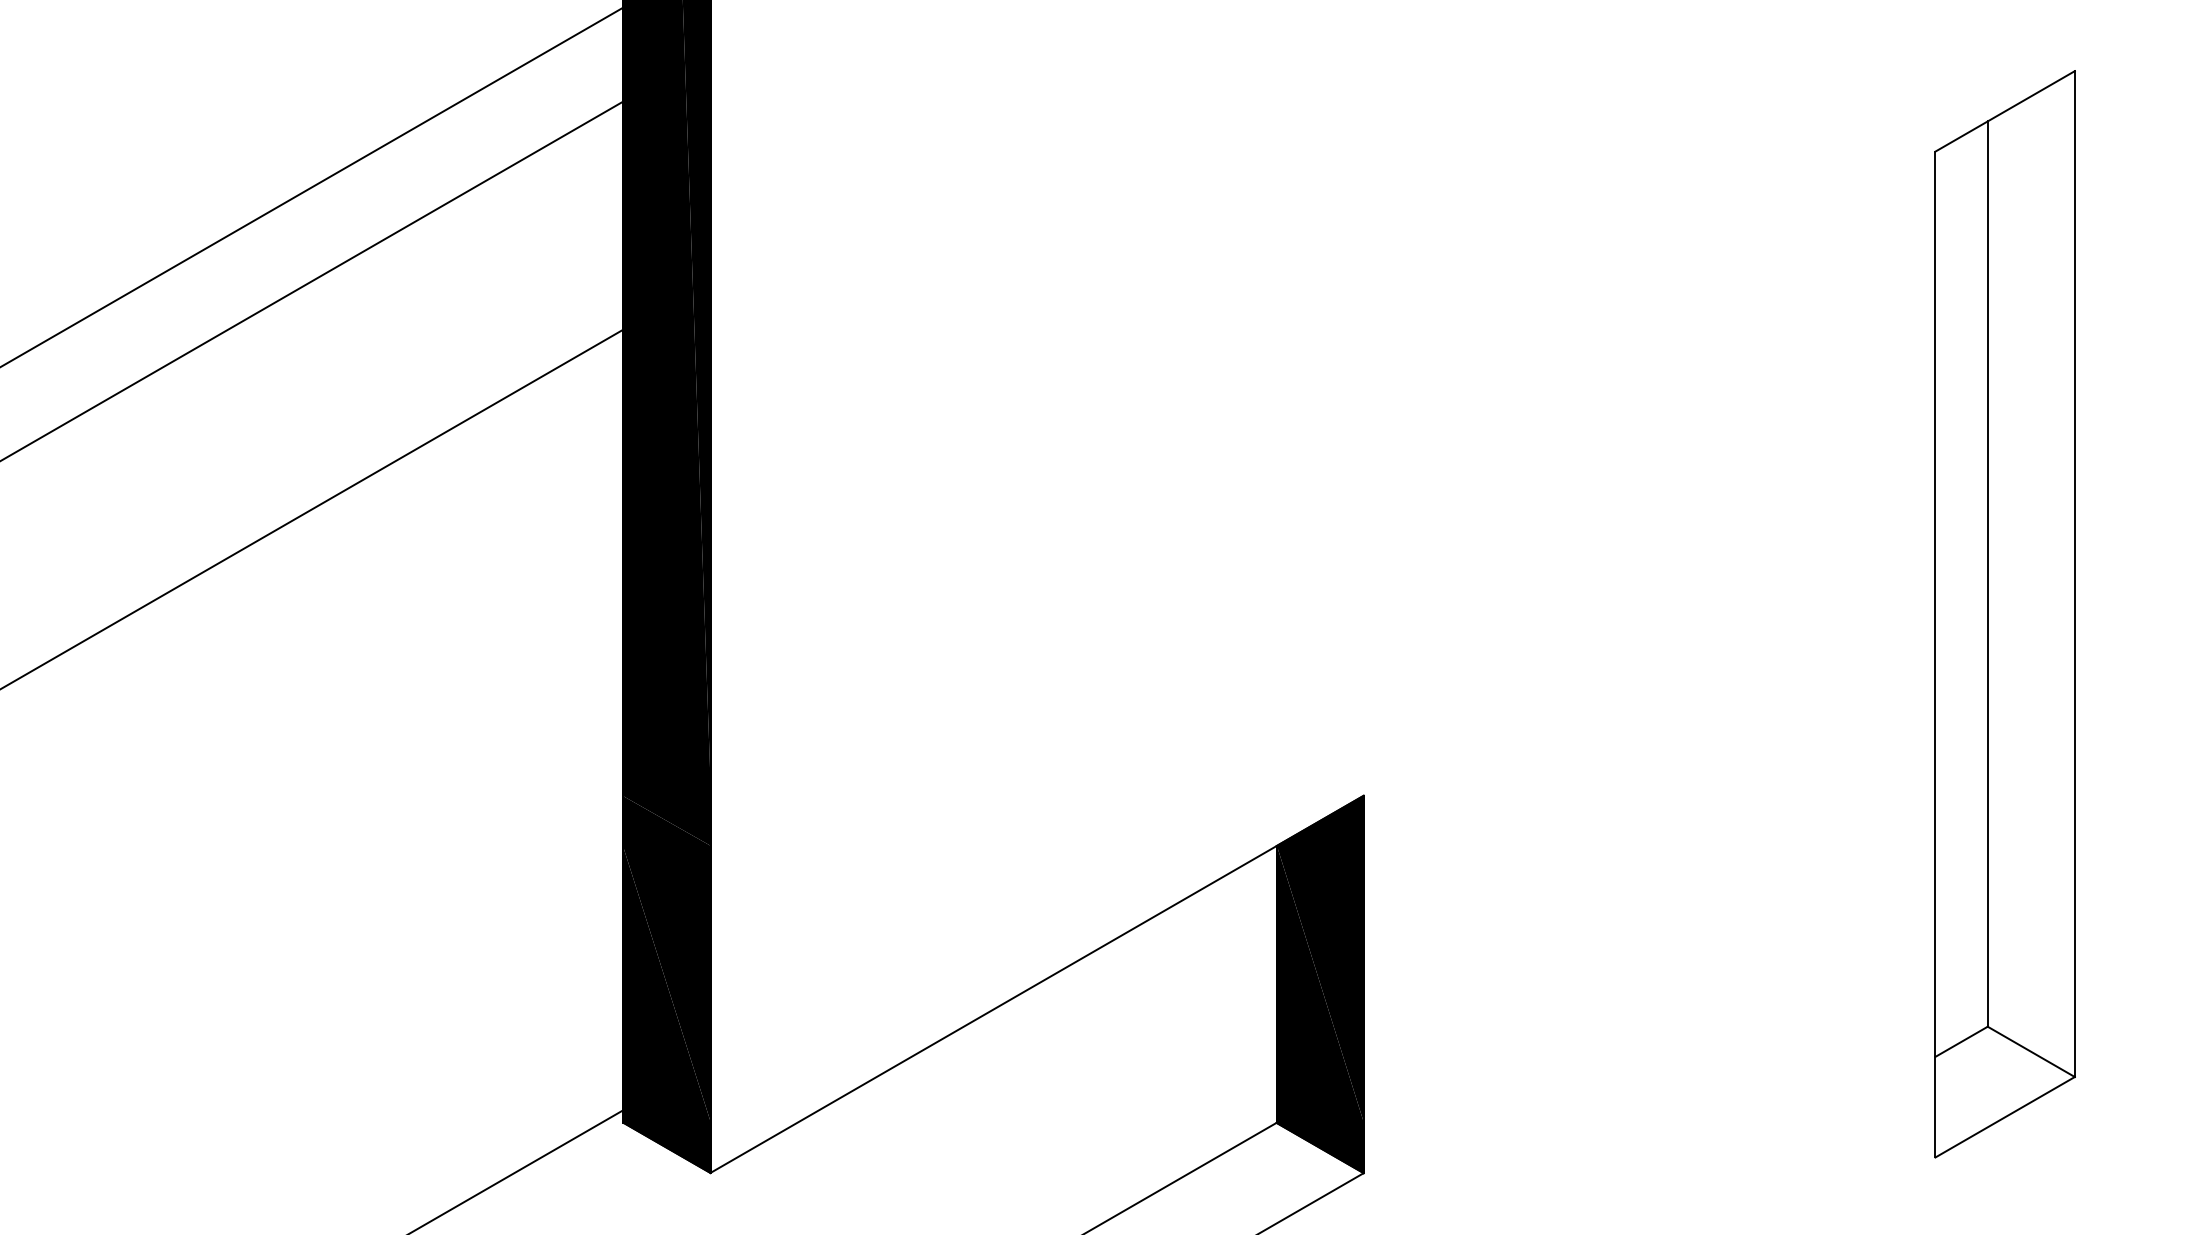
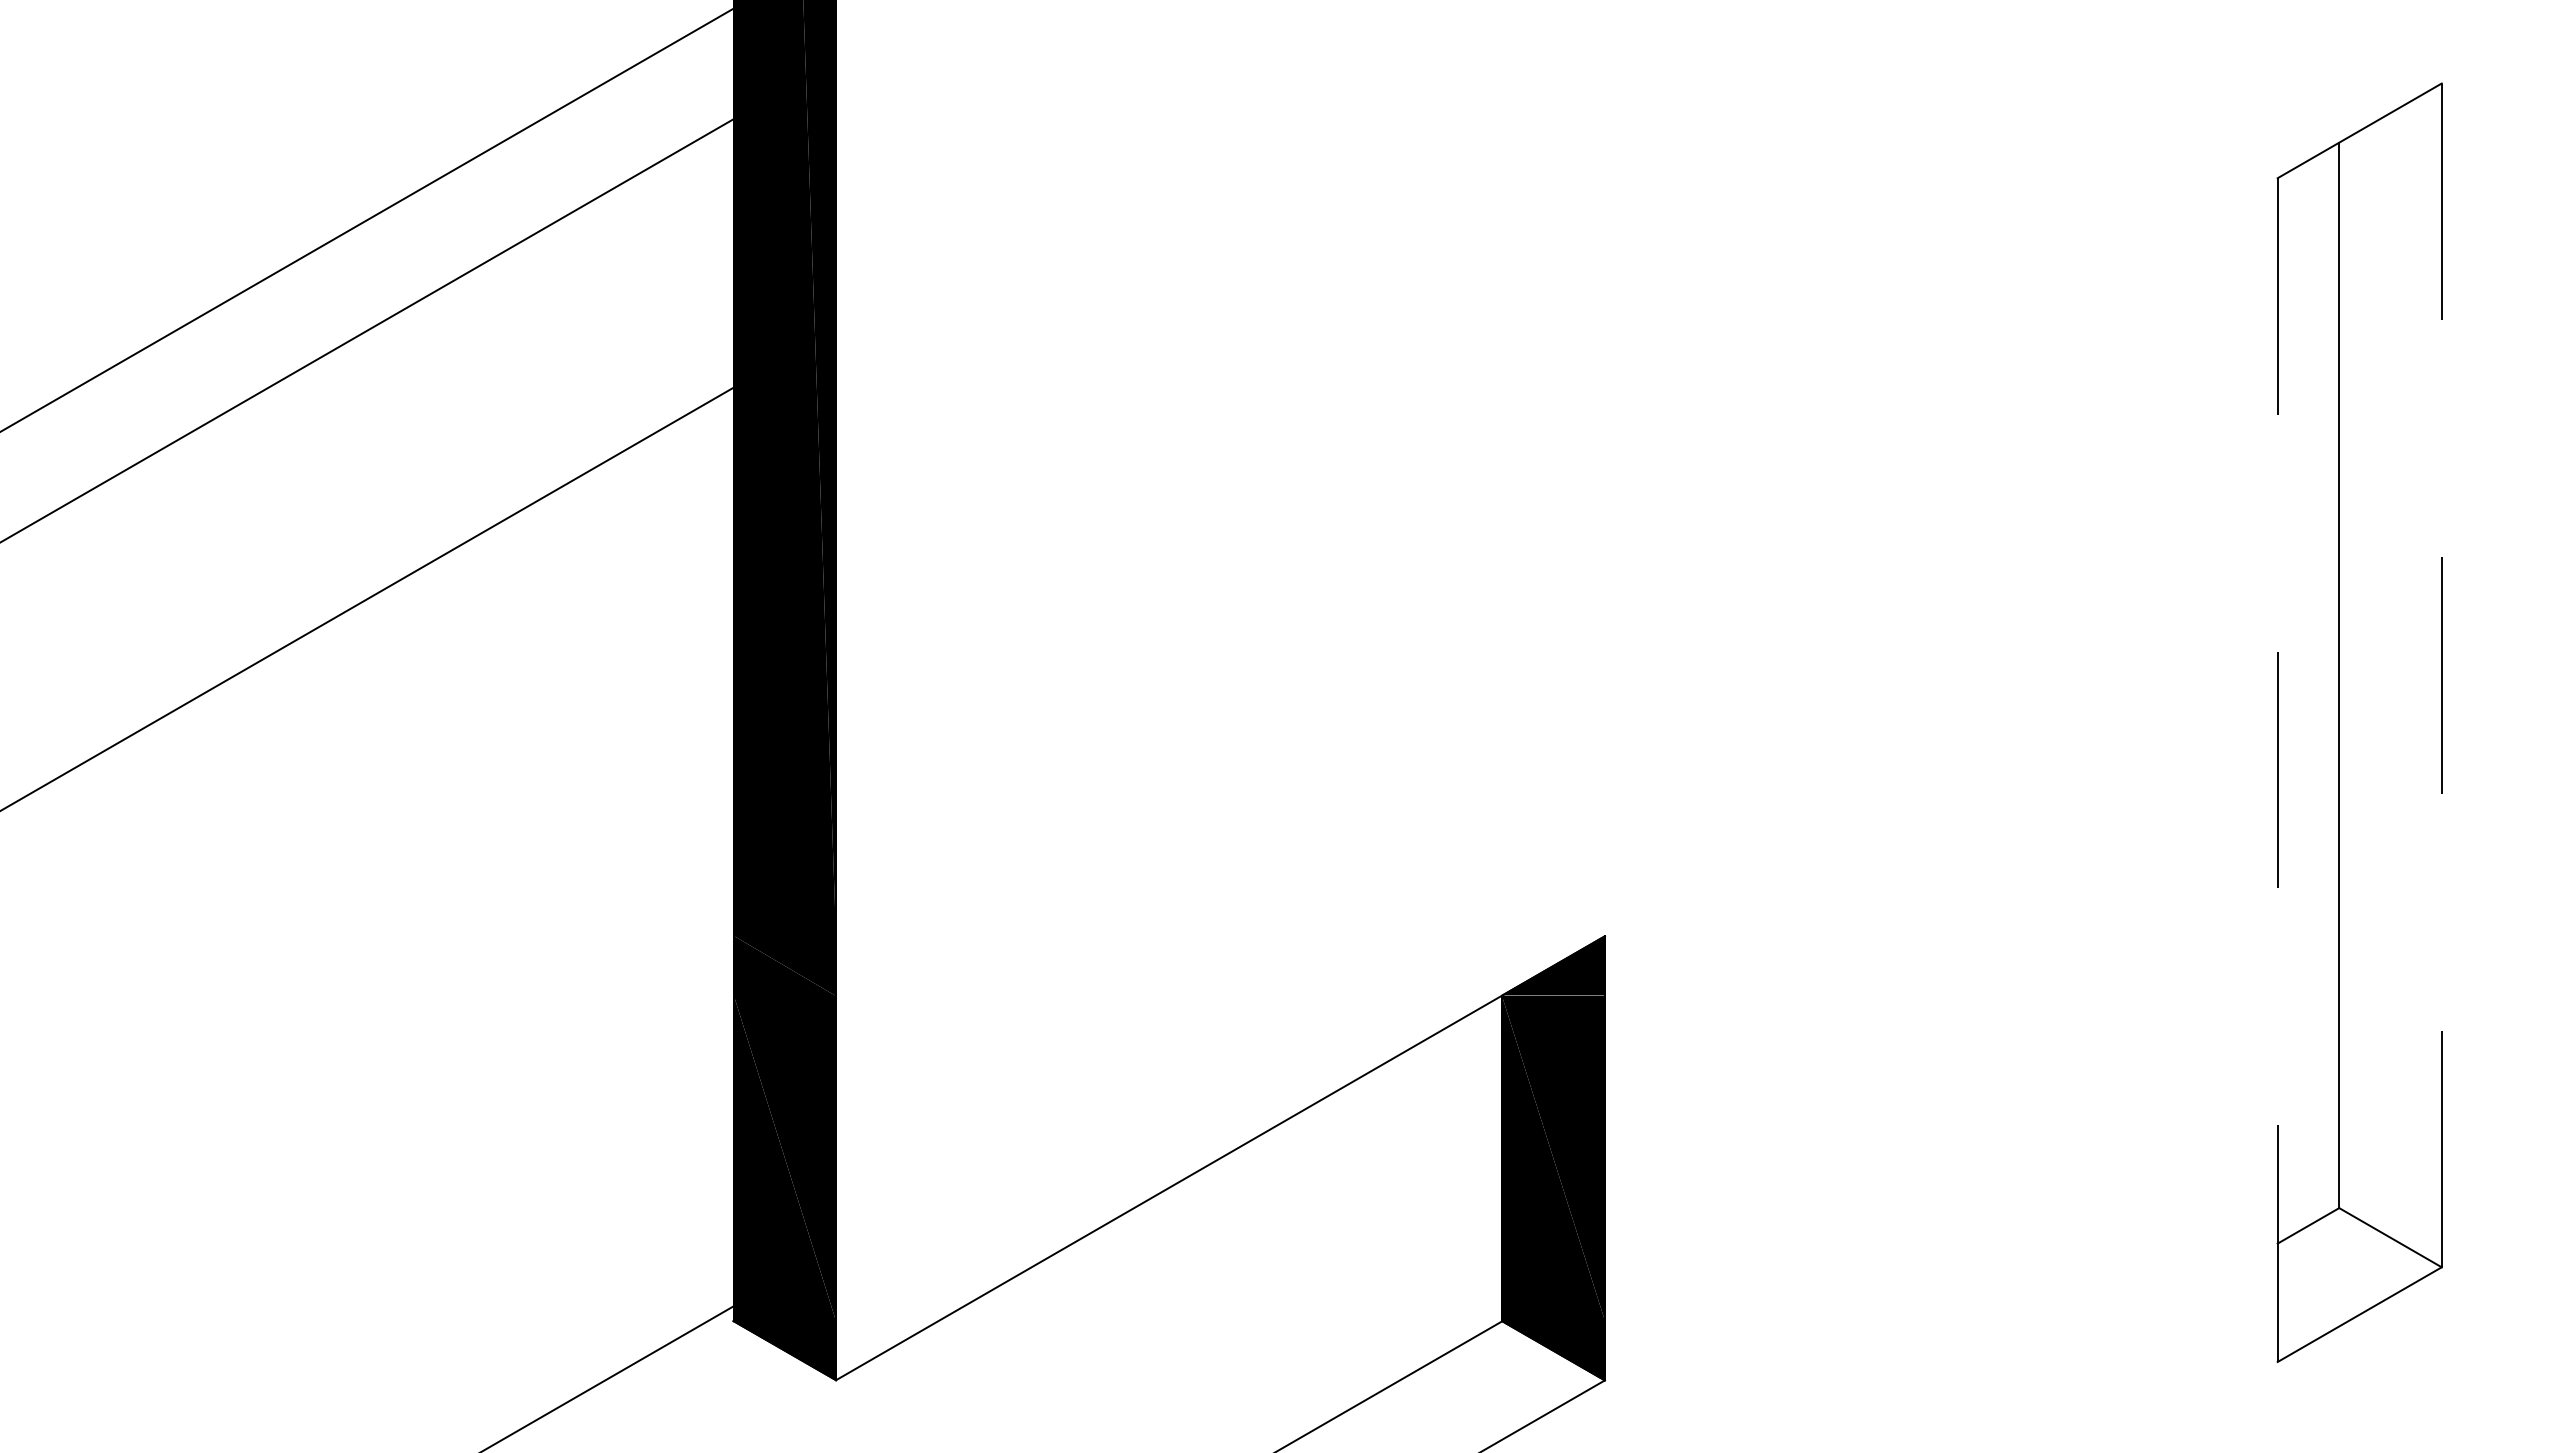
line: (2074, 574) -> (2441, 675), solid -> dashed
line: (1935, 654) -> (2277, 770), solid -> dashed

